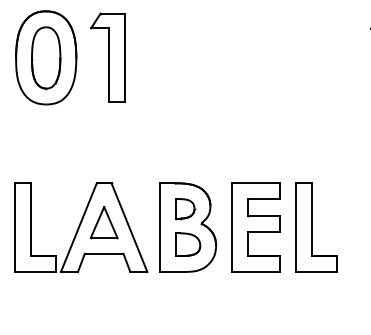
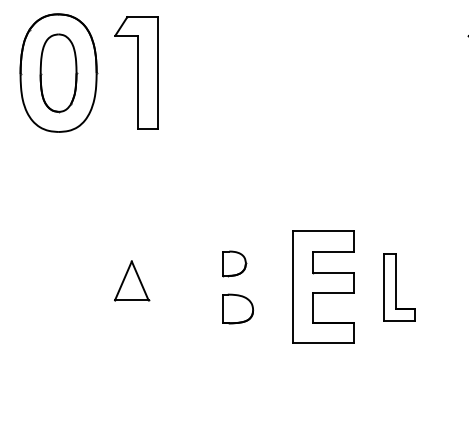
part: (316, 226) -> (399, 286), size x0.6
part: (80, 227) -> (102, 287), removed
part: (188, 227) -> (238, 287), removed

